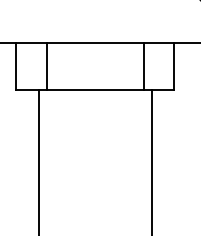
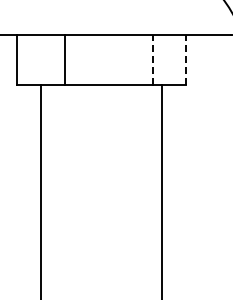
line: (46, 66) -> (64, 59), moved
line: (143, 66) -> (153, 59), solid -> dashed
line: (174, 66) -> (186, 59), solid -> dashed

